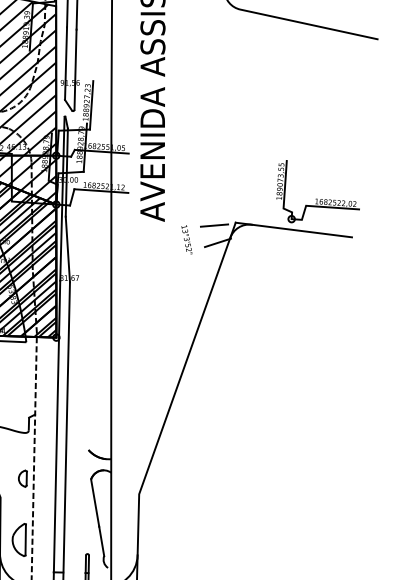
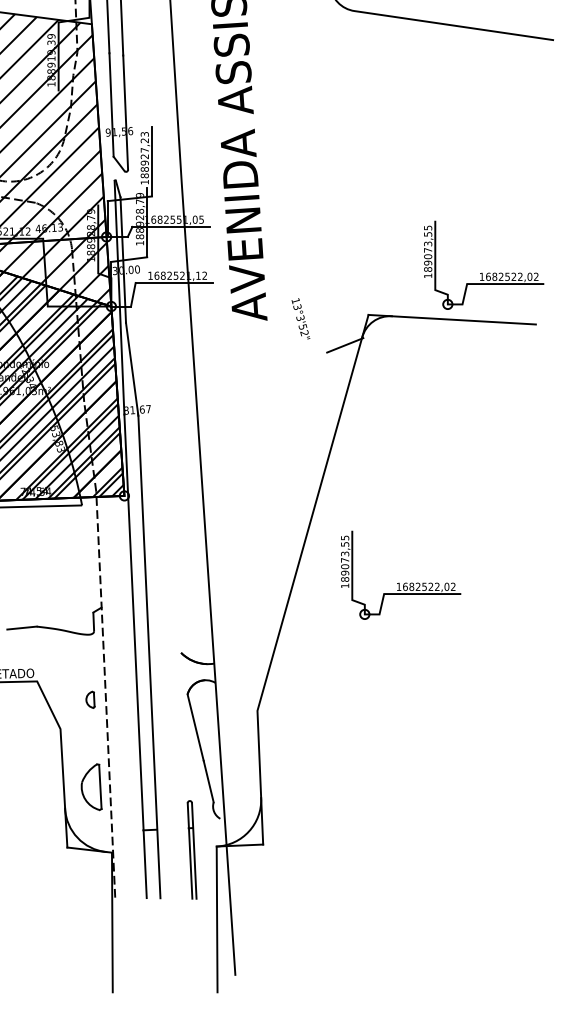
line: (214, 225) -> (338, 321), removed
text: (186, 239) -> (300, 318), moved
part: (244, 411) -> (399, 582), added
part: (22, 478) -> (90, 699), size x0.7

